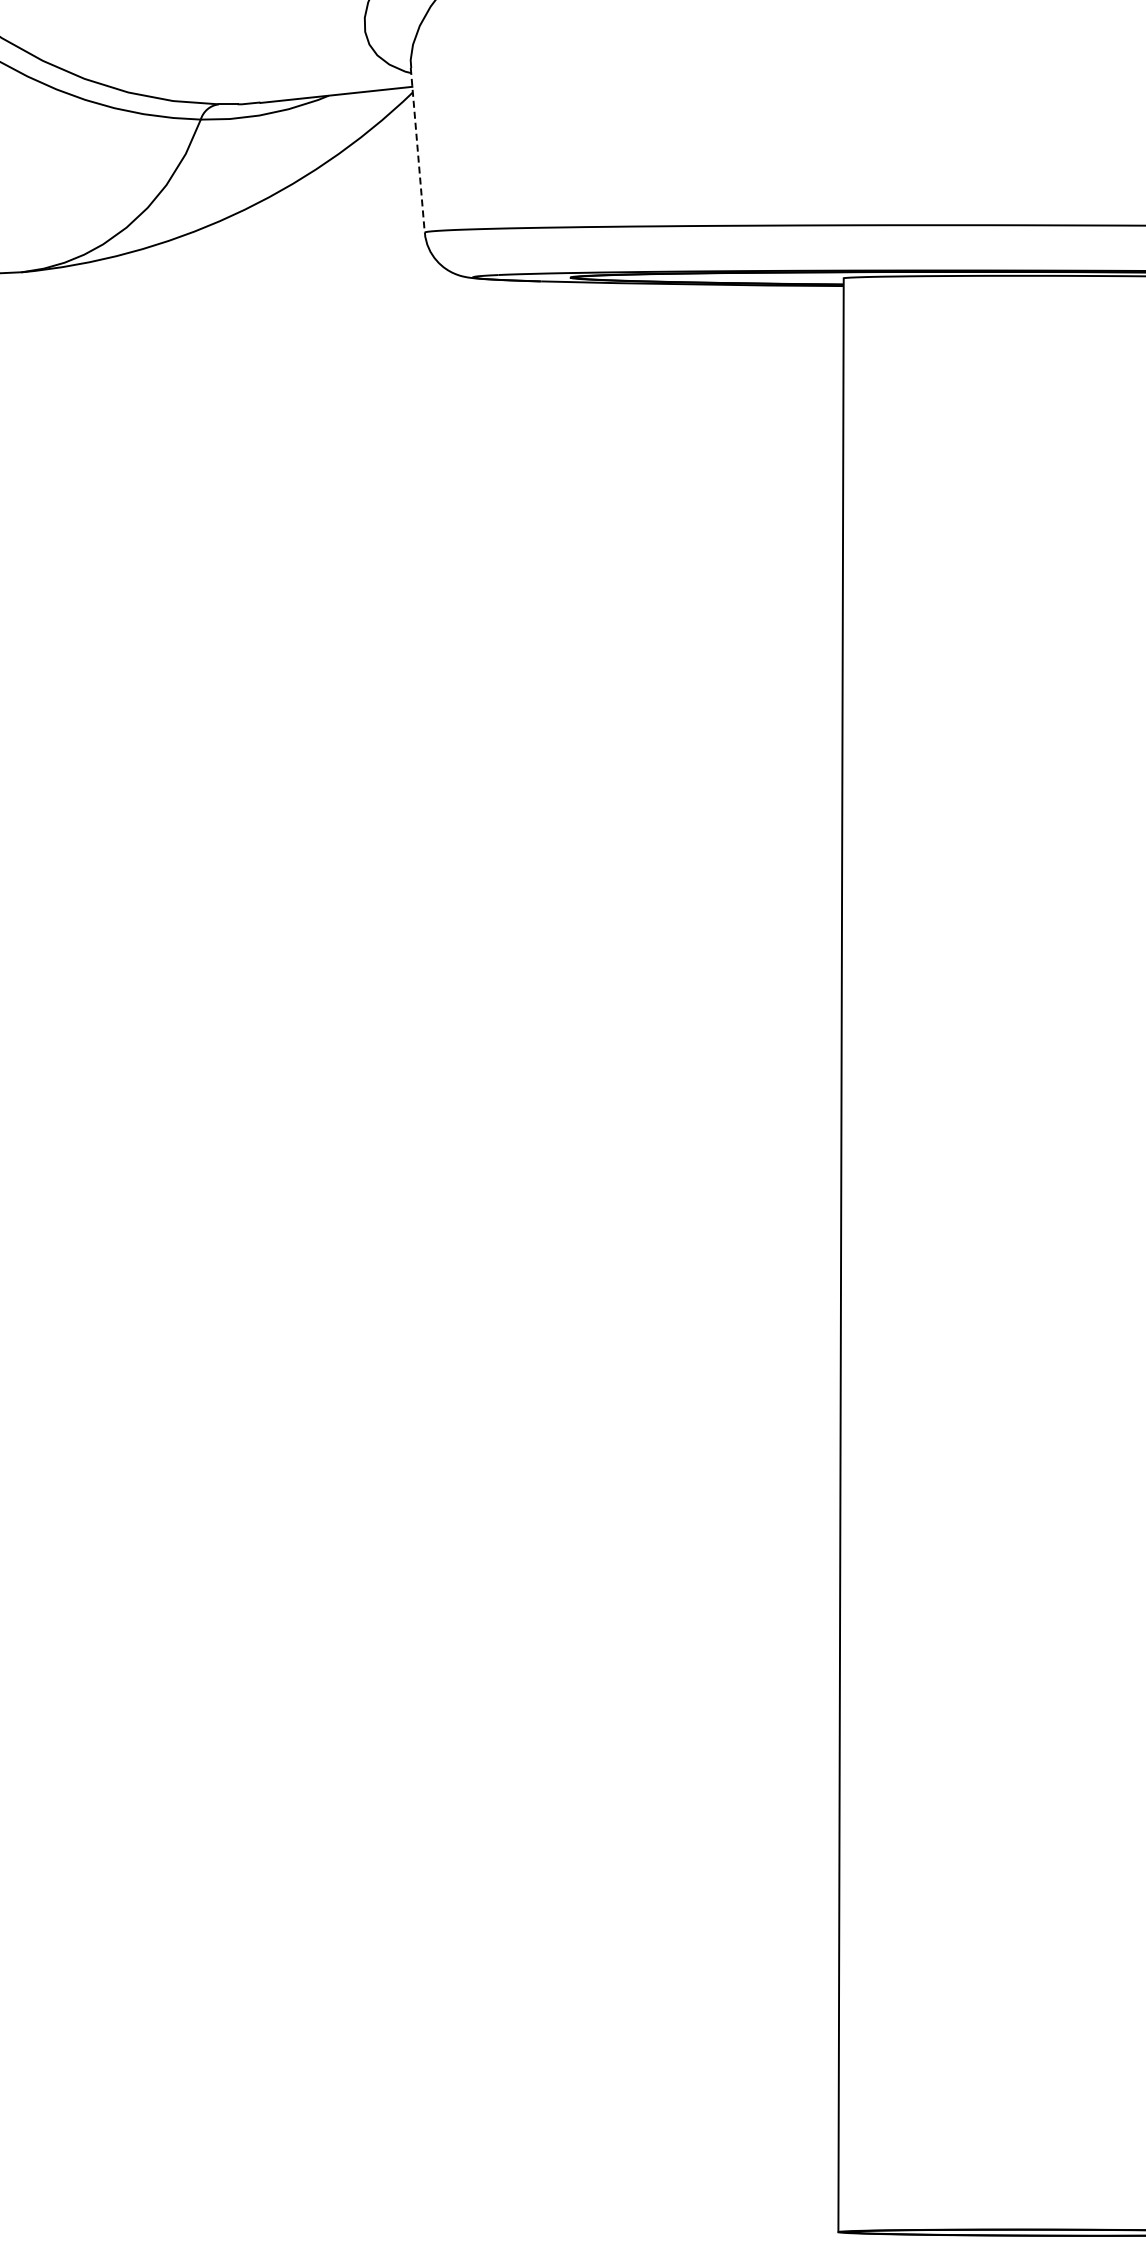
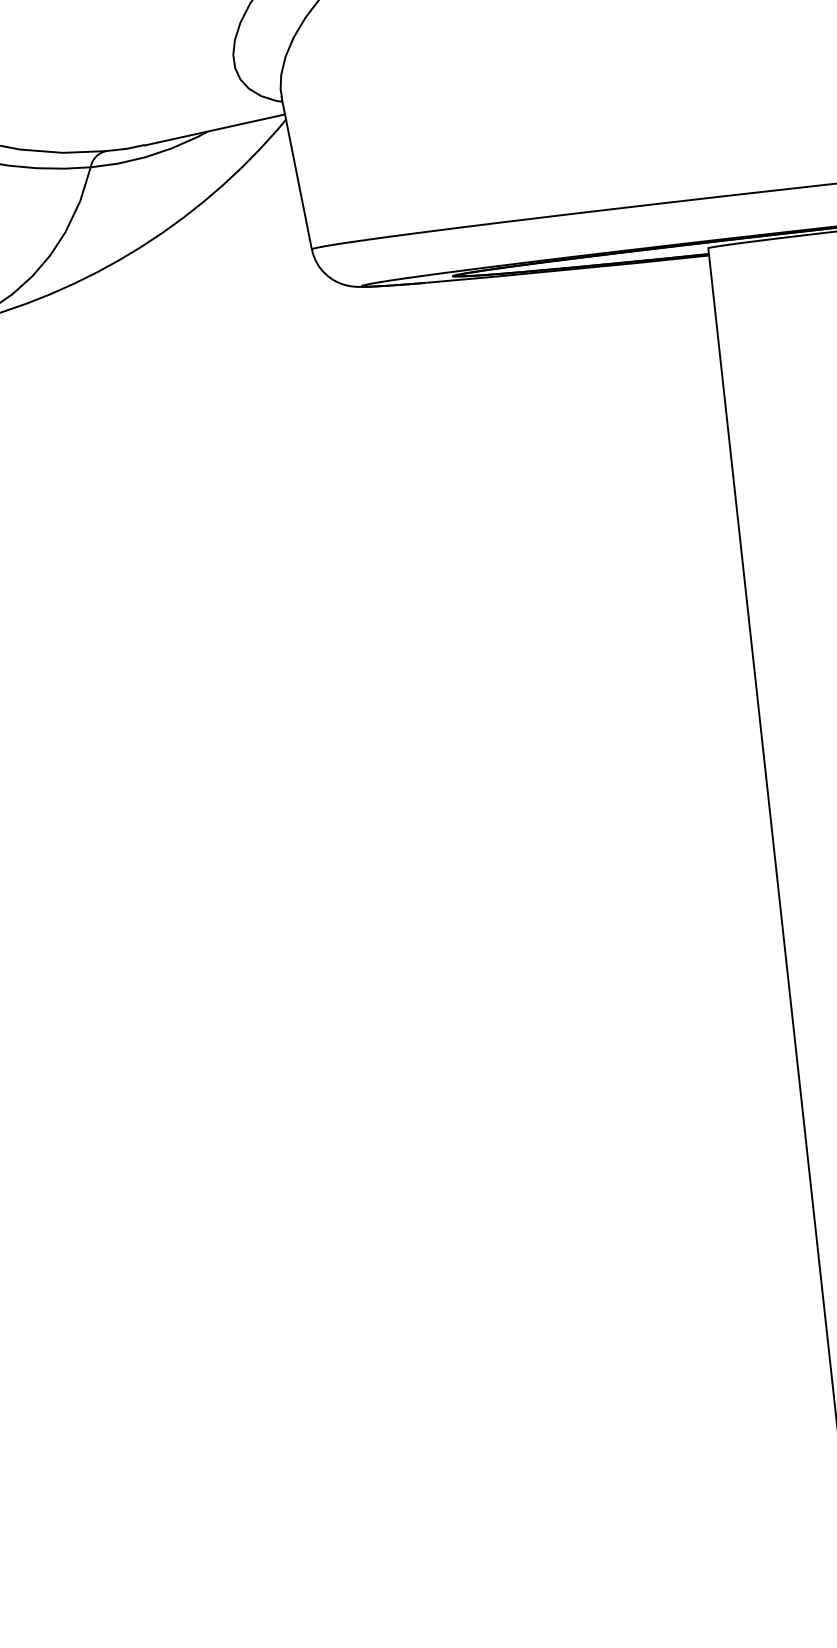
line: (417, 150) -> (296, 173), dashed -> solid

